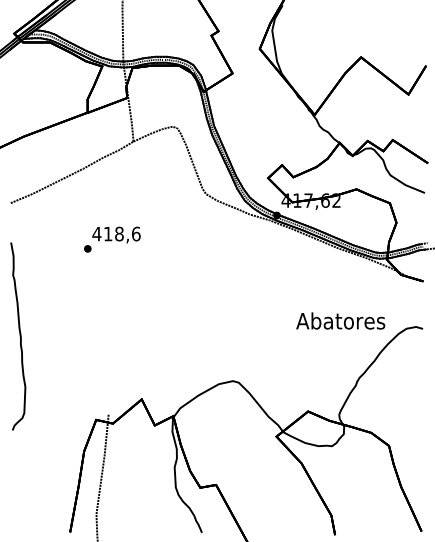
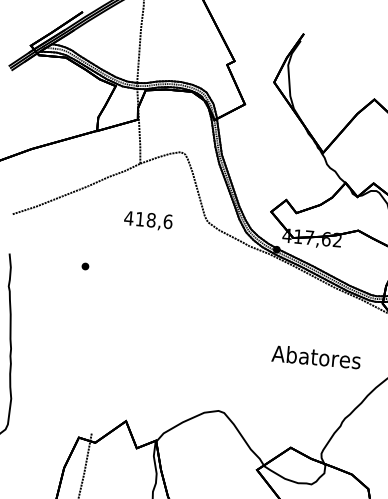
text: (116, 234) -> (148, 220), moved
text: (340, 320) -> (316, 356), moved

